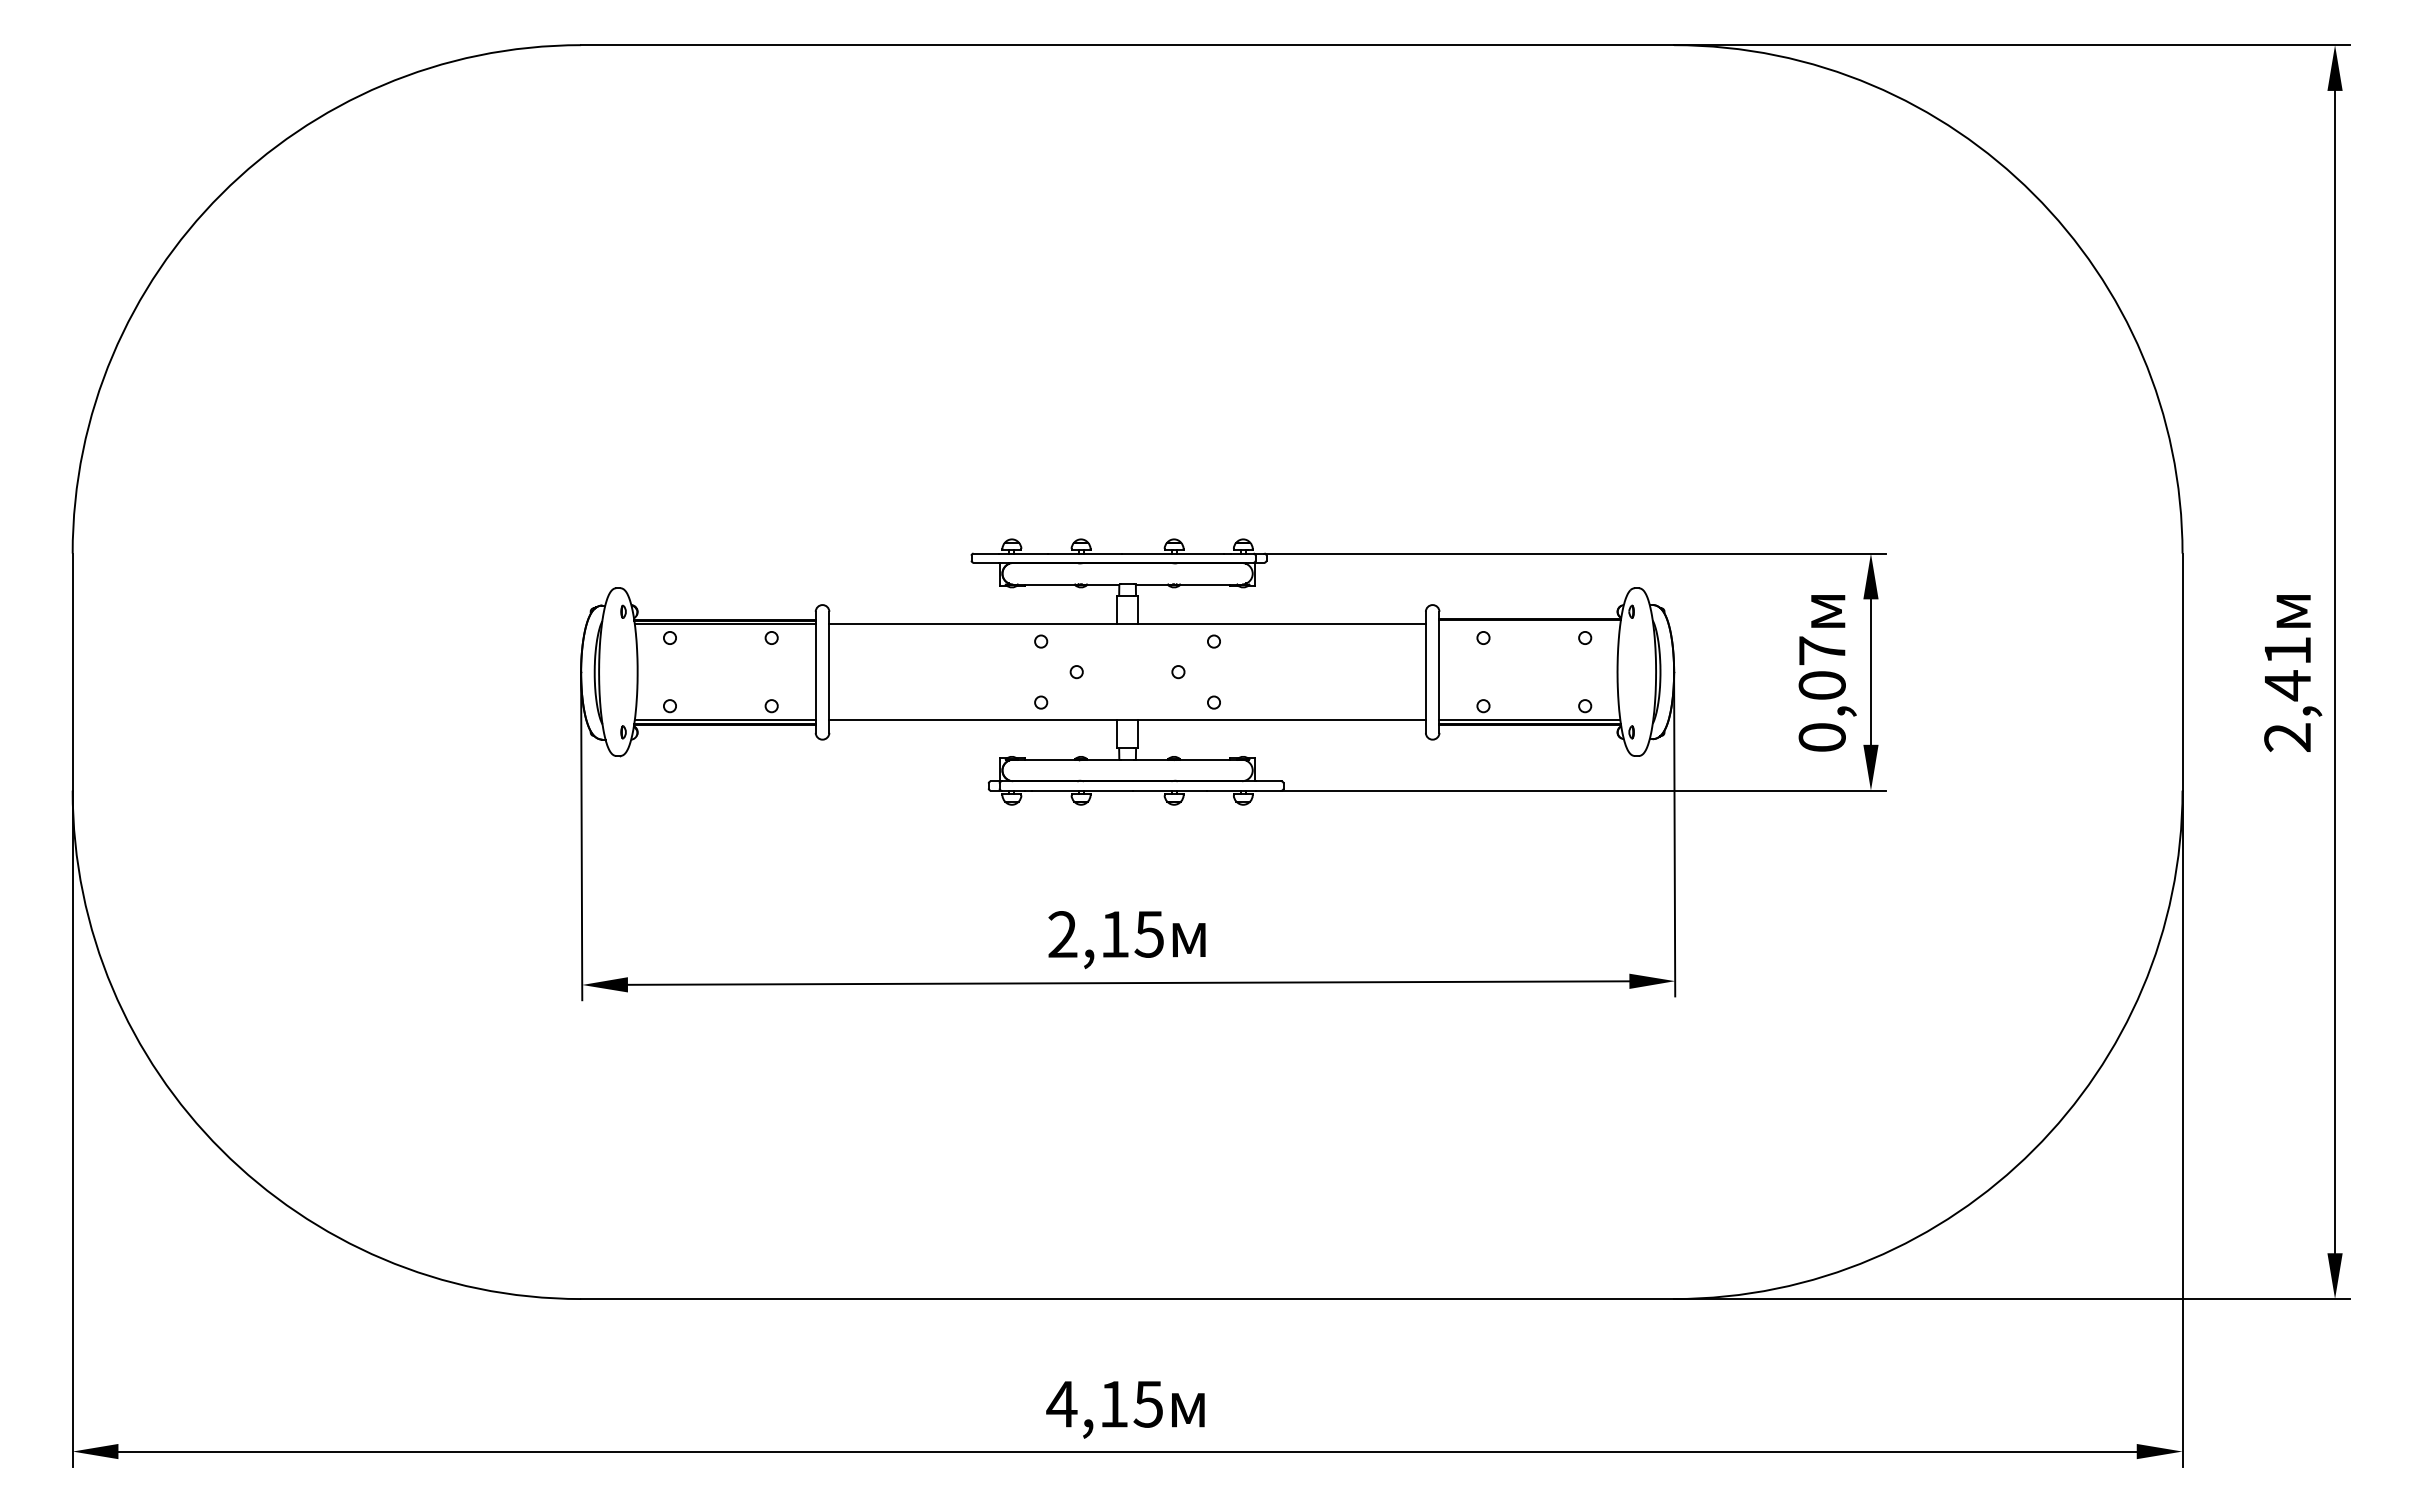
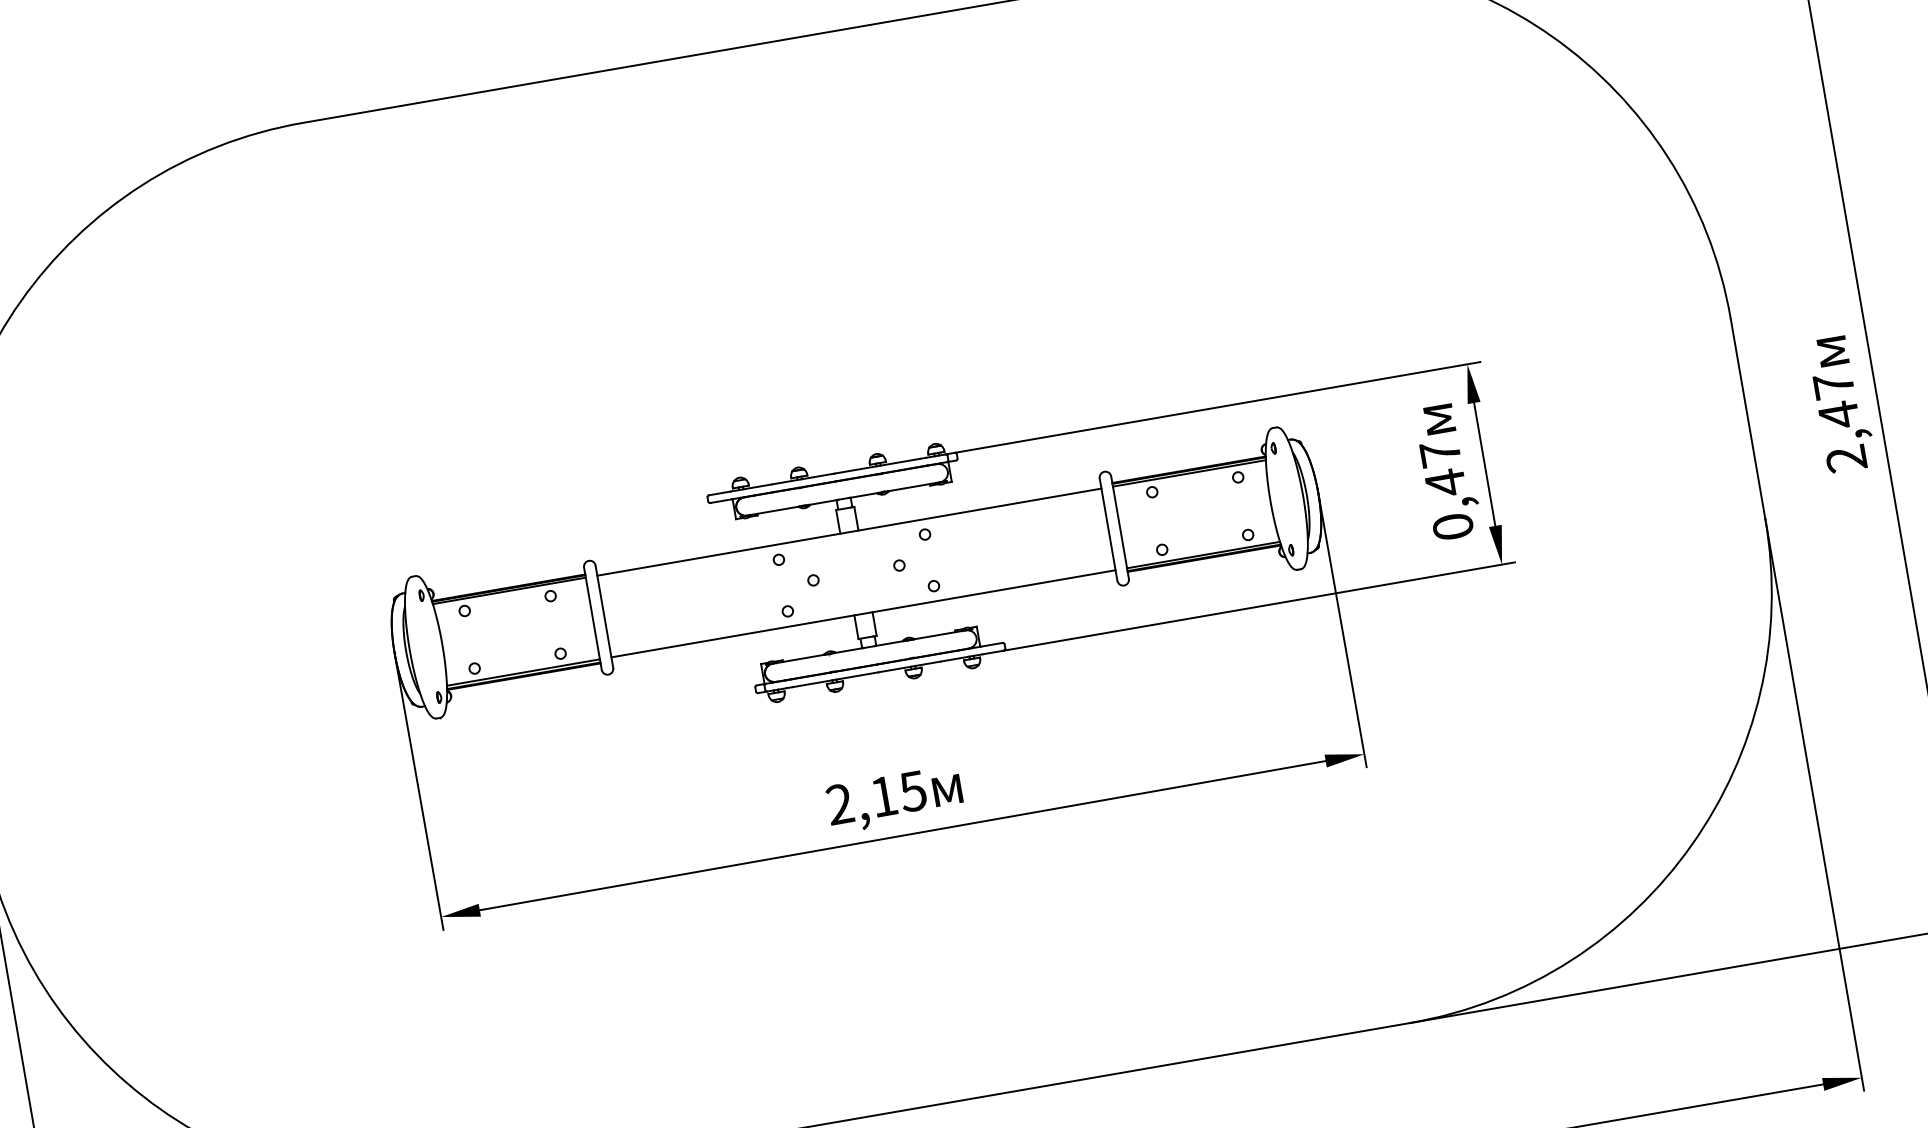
line: (1529, 623) -> (1189, 473), added
text: (2287, 650) -> (1833, 385), 2,41 -> 2,47
text: (1821, 685) -> (1444, 483), 0,07 -> 0,47

